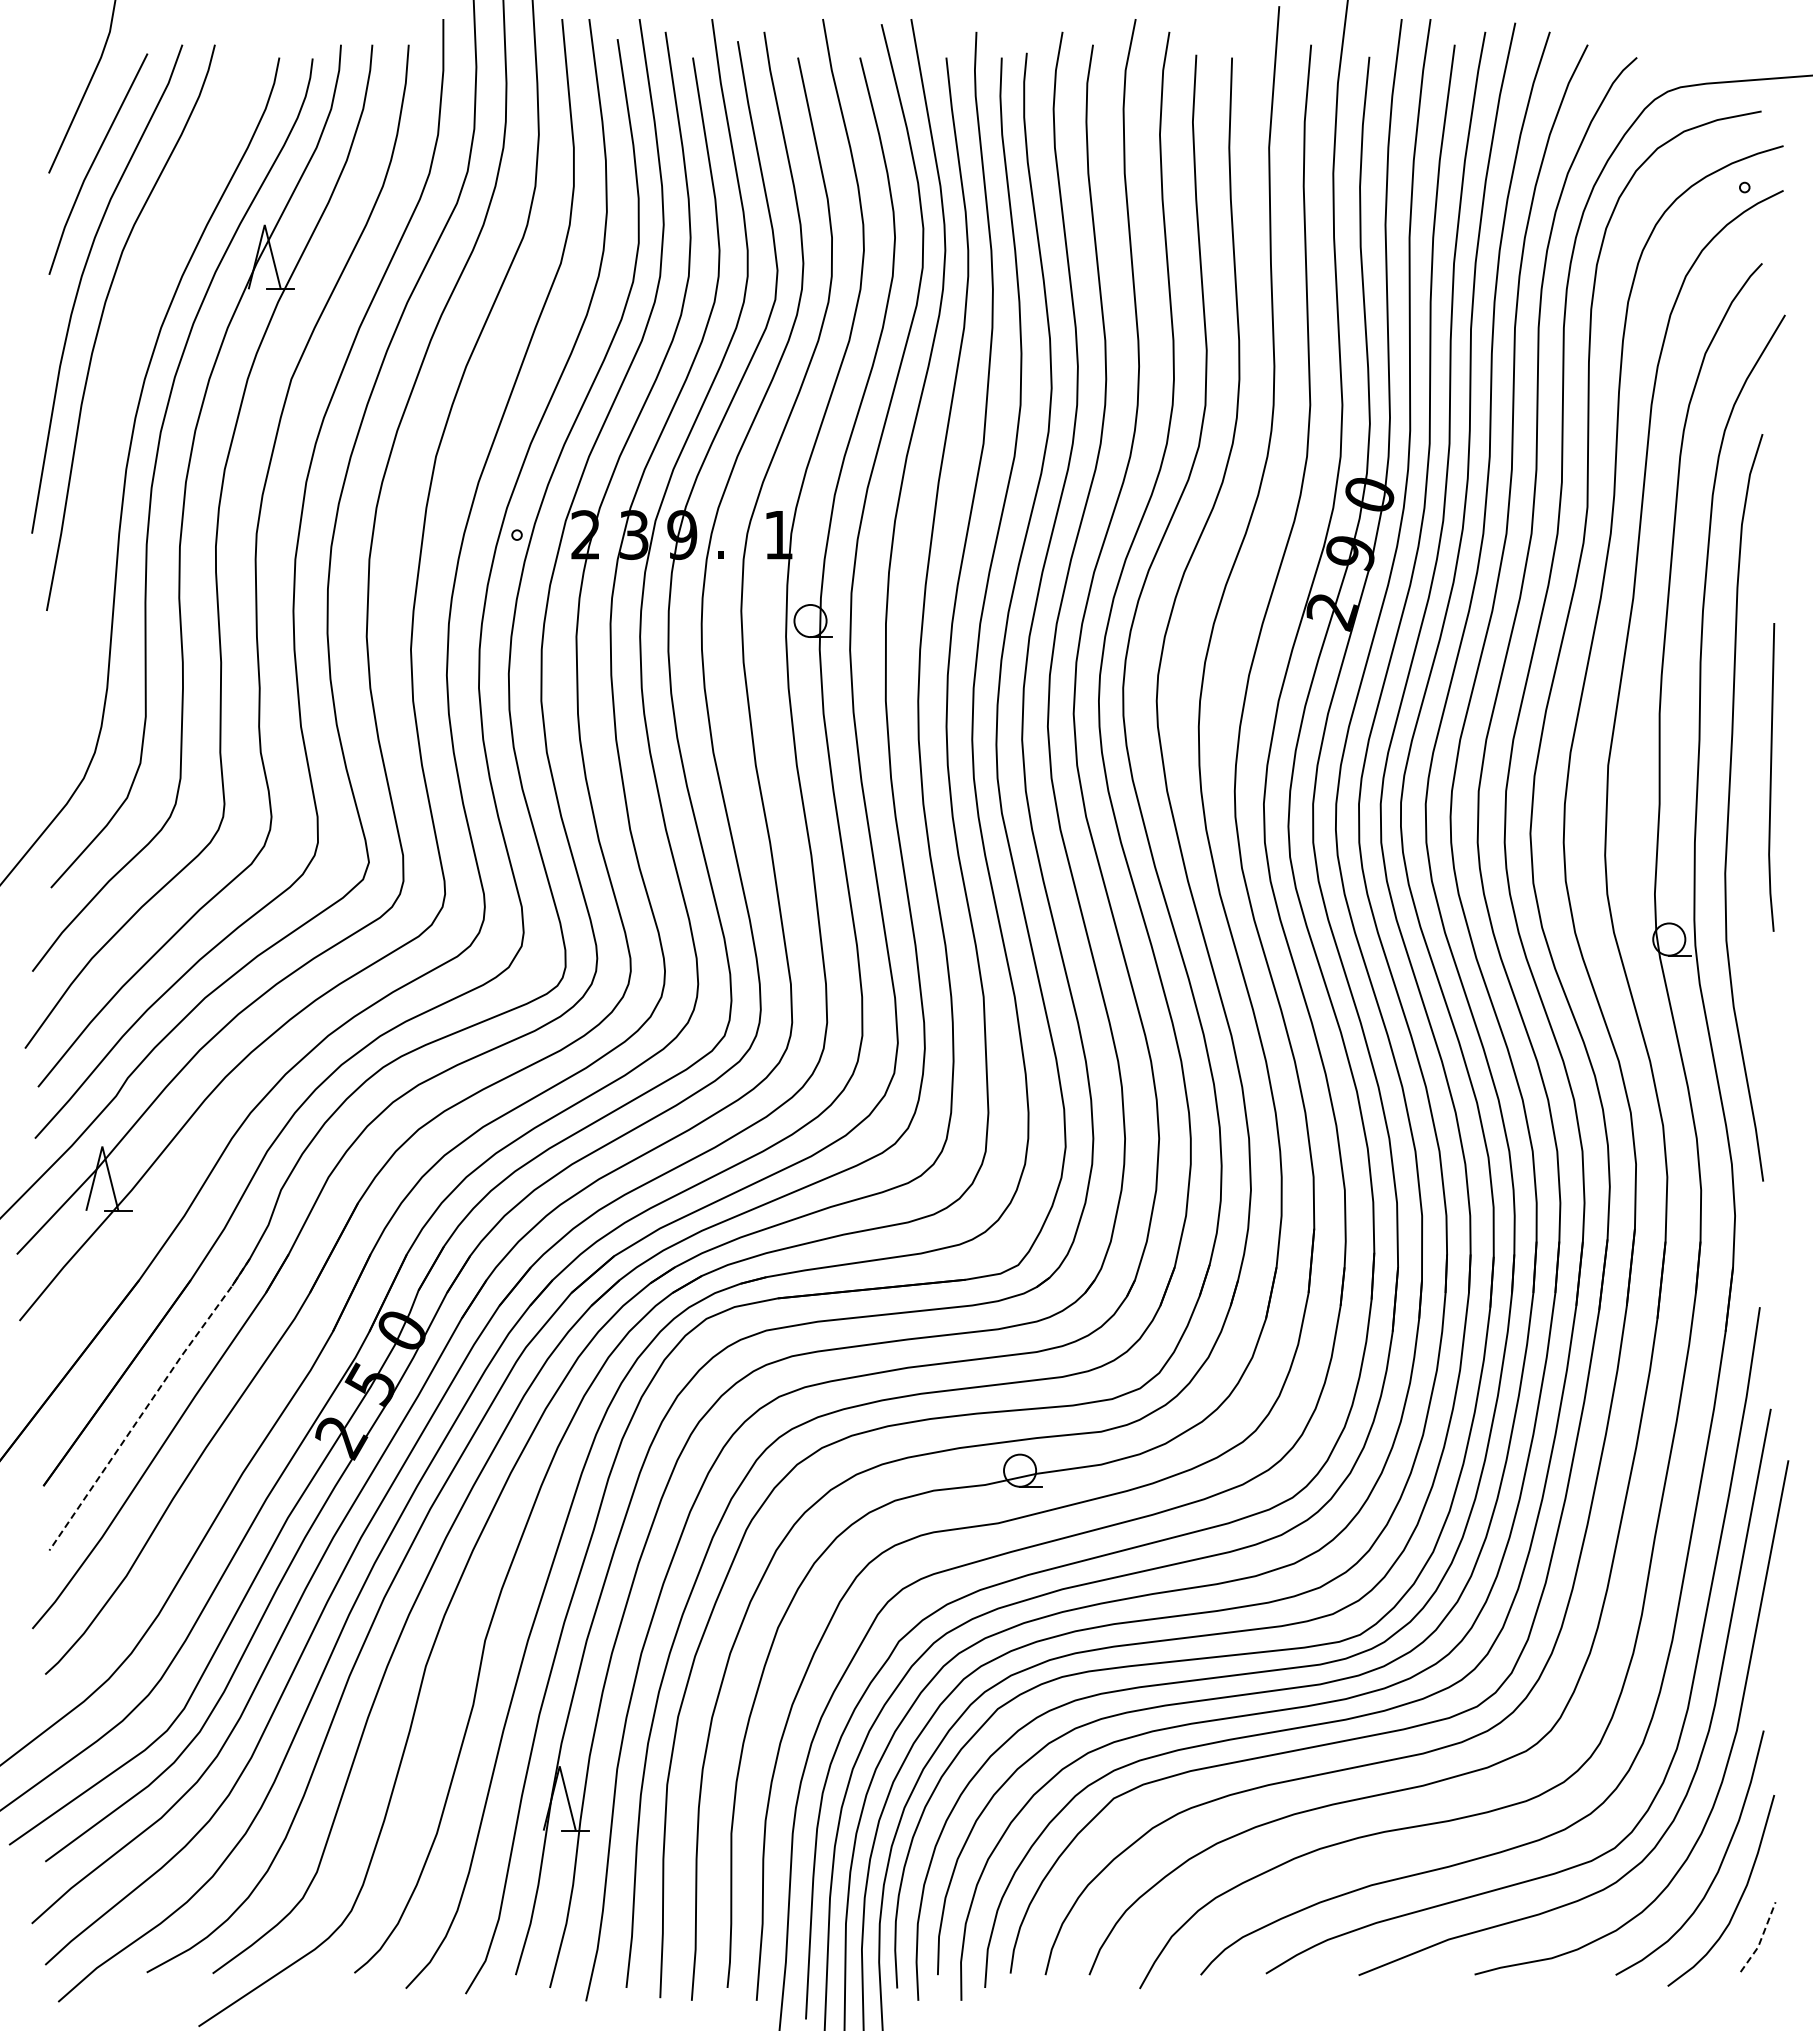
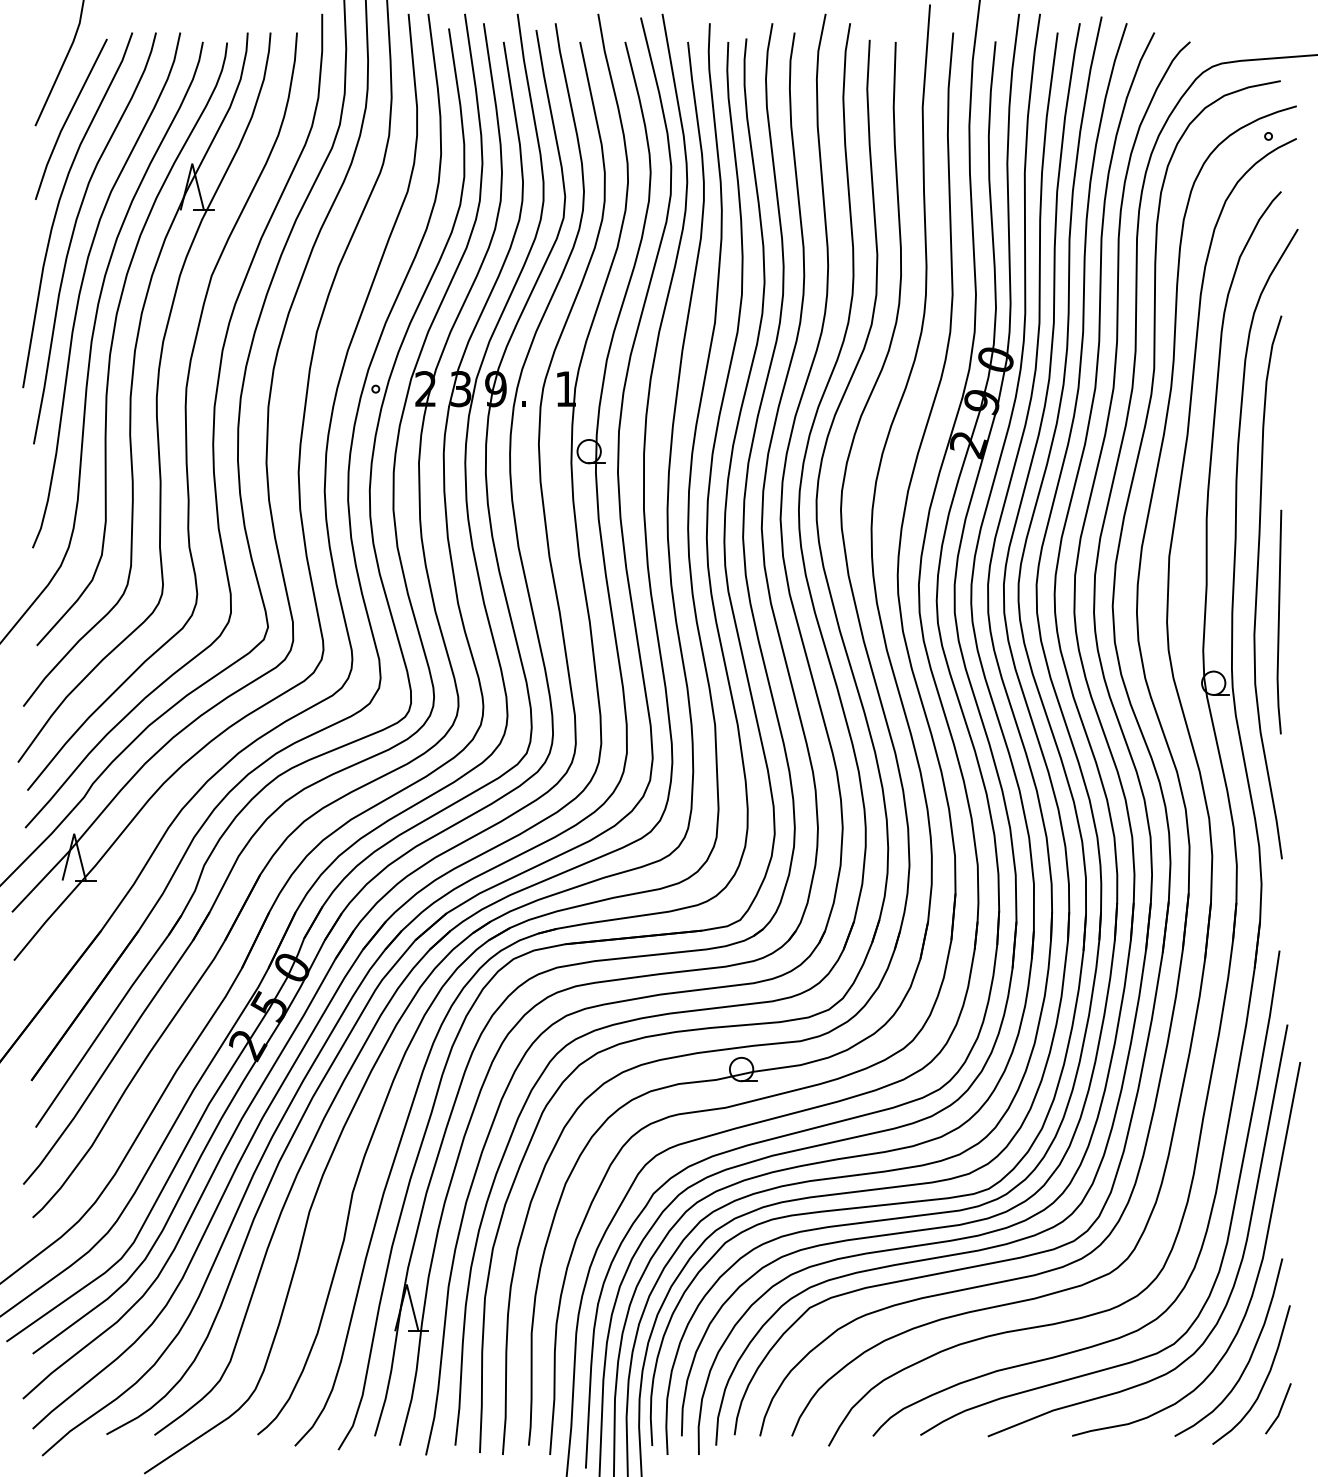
curve: (113, 393) -> (82, 286), added
line: (1771, 777) -> (1279, 622), moved
line: (149, 1402) -> (108, 1019), dashed -> solid
line: (1761, 1938) -> (1280, 1409), dashed -> solid

